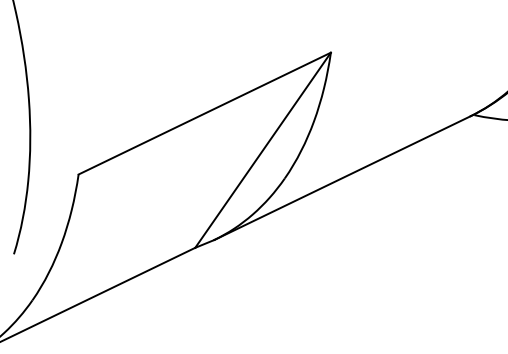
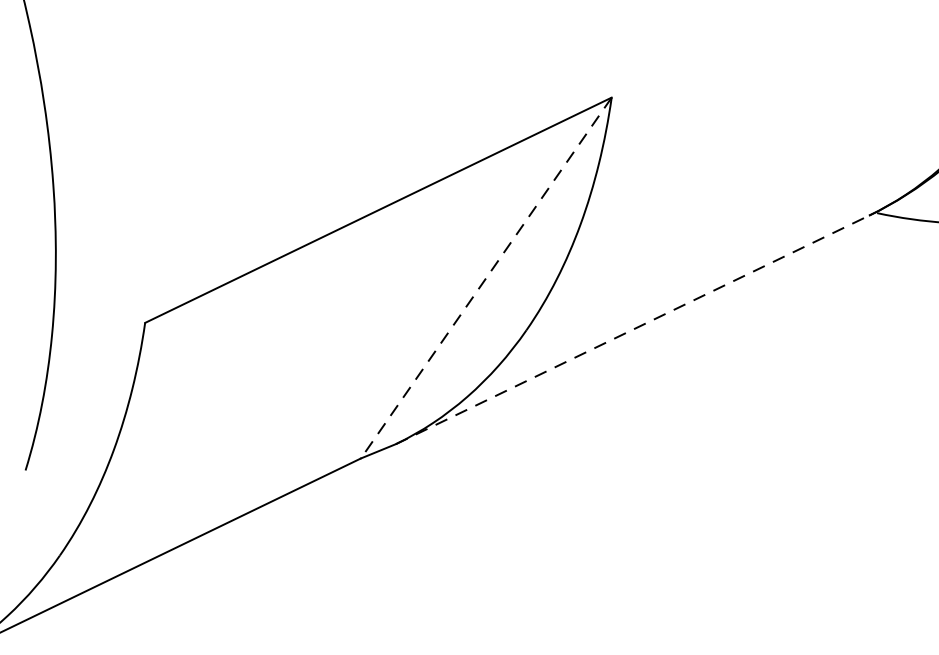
line: (263, 150) -> (487, 278), solid -> dashed
line: (342, 178) -> (633, 330), solid -> dashed

